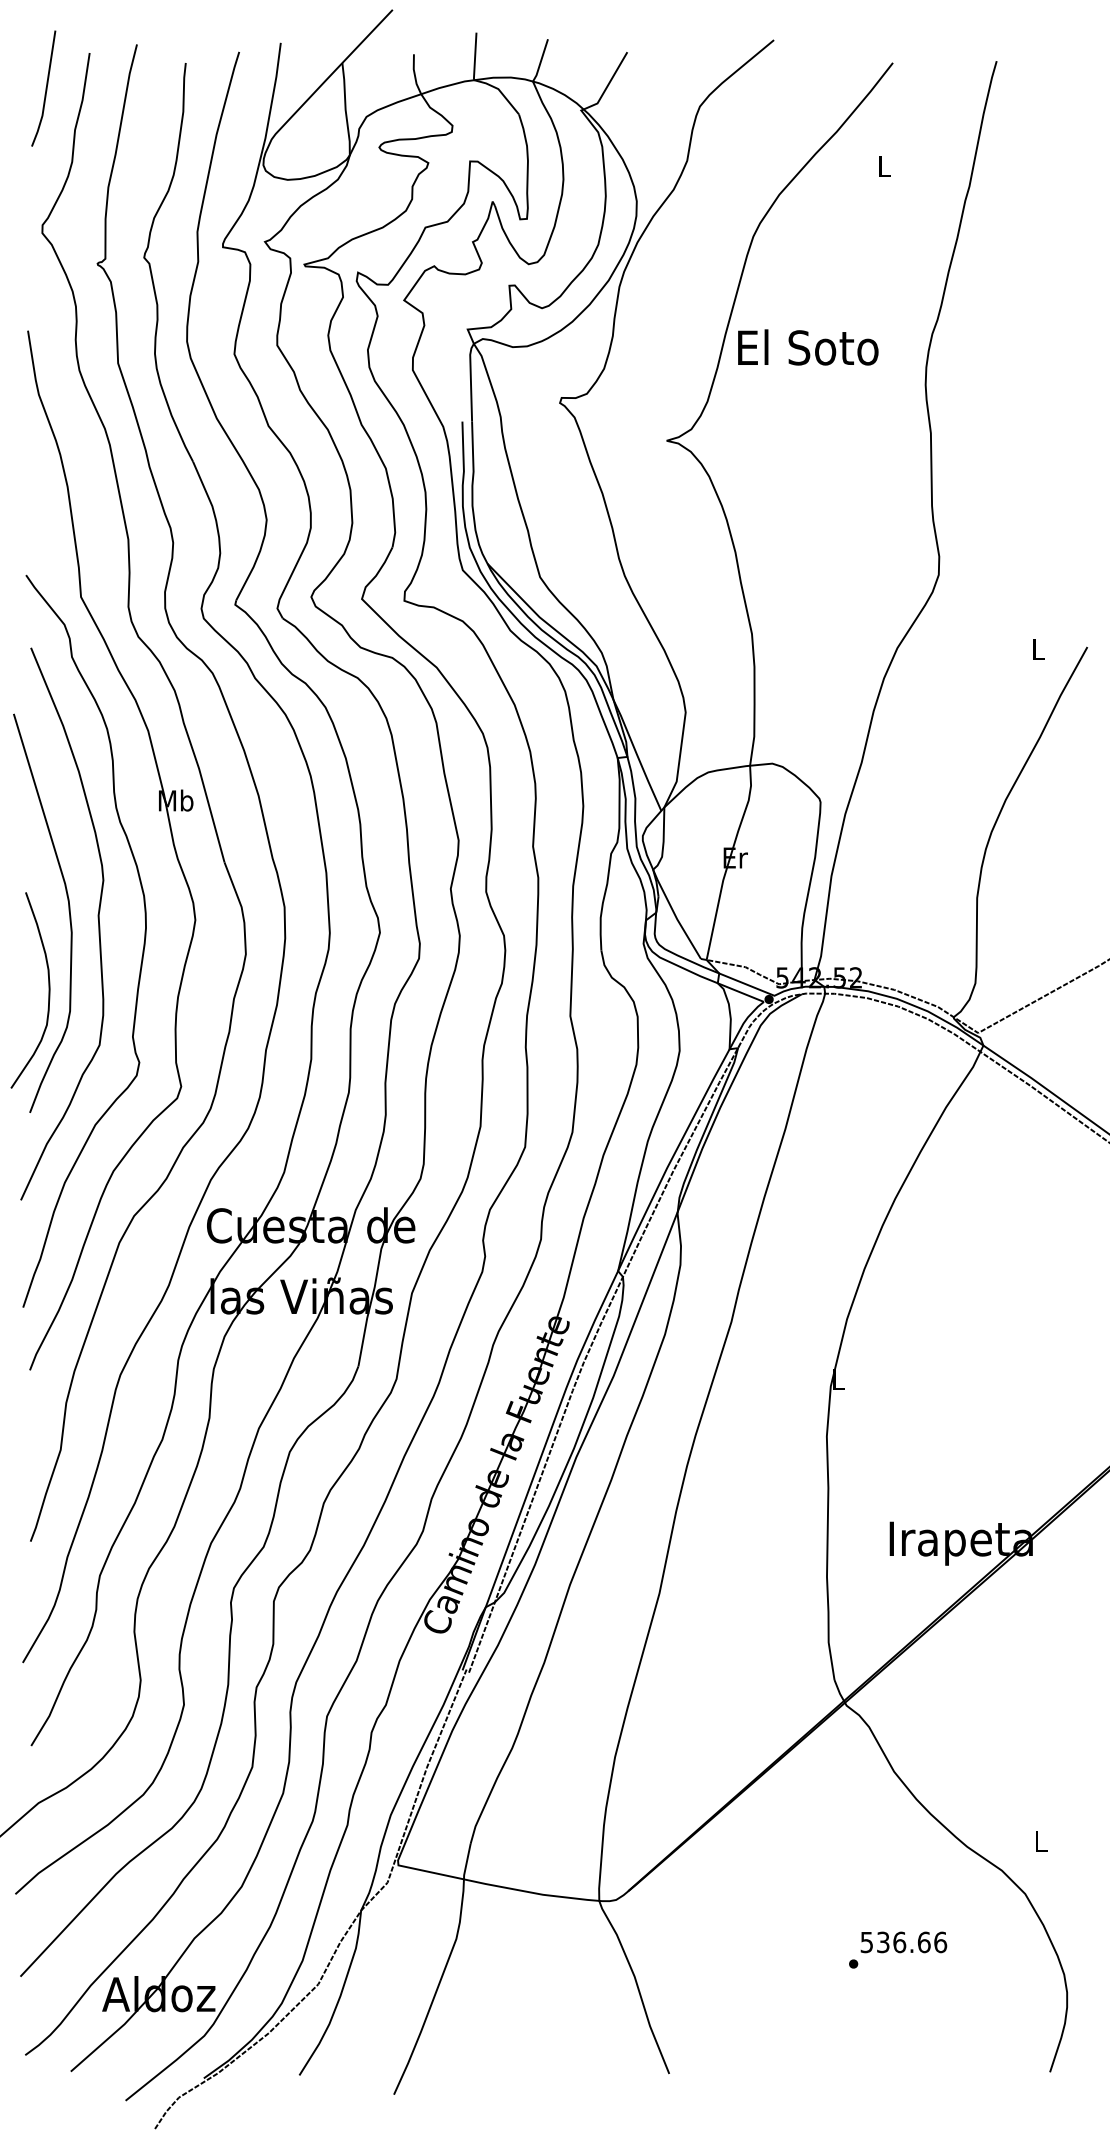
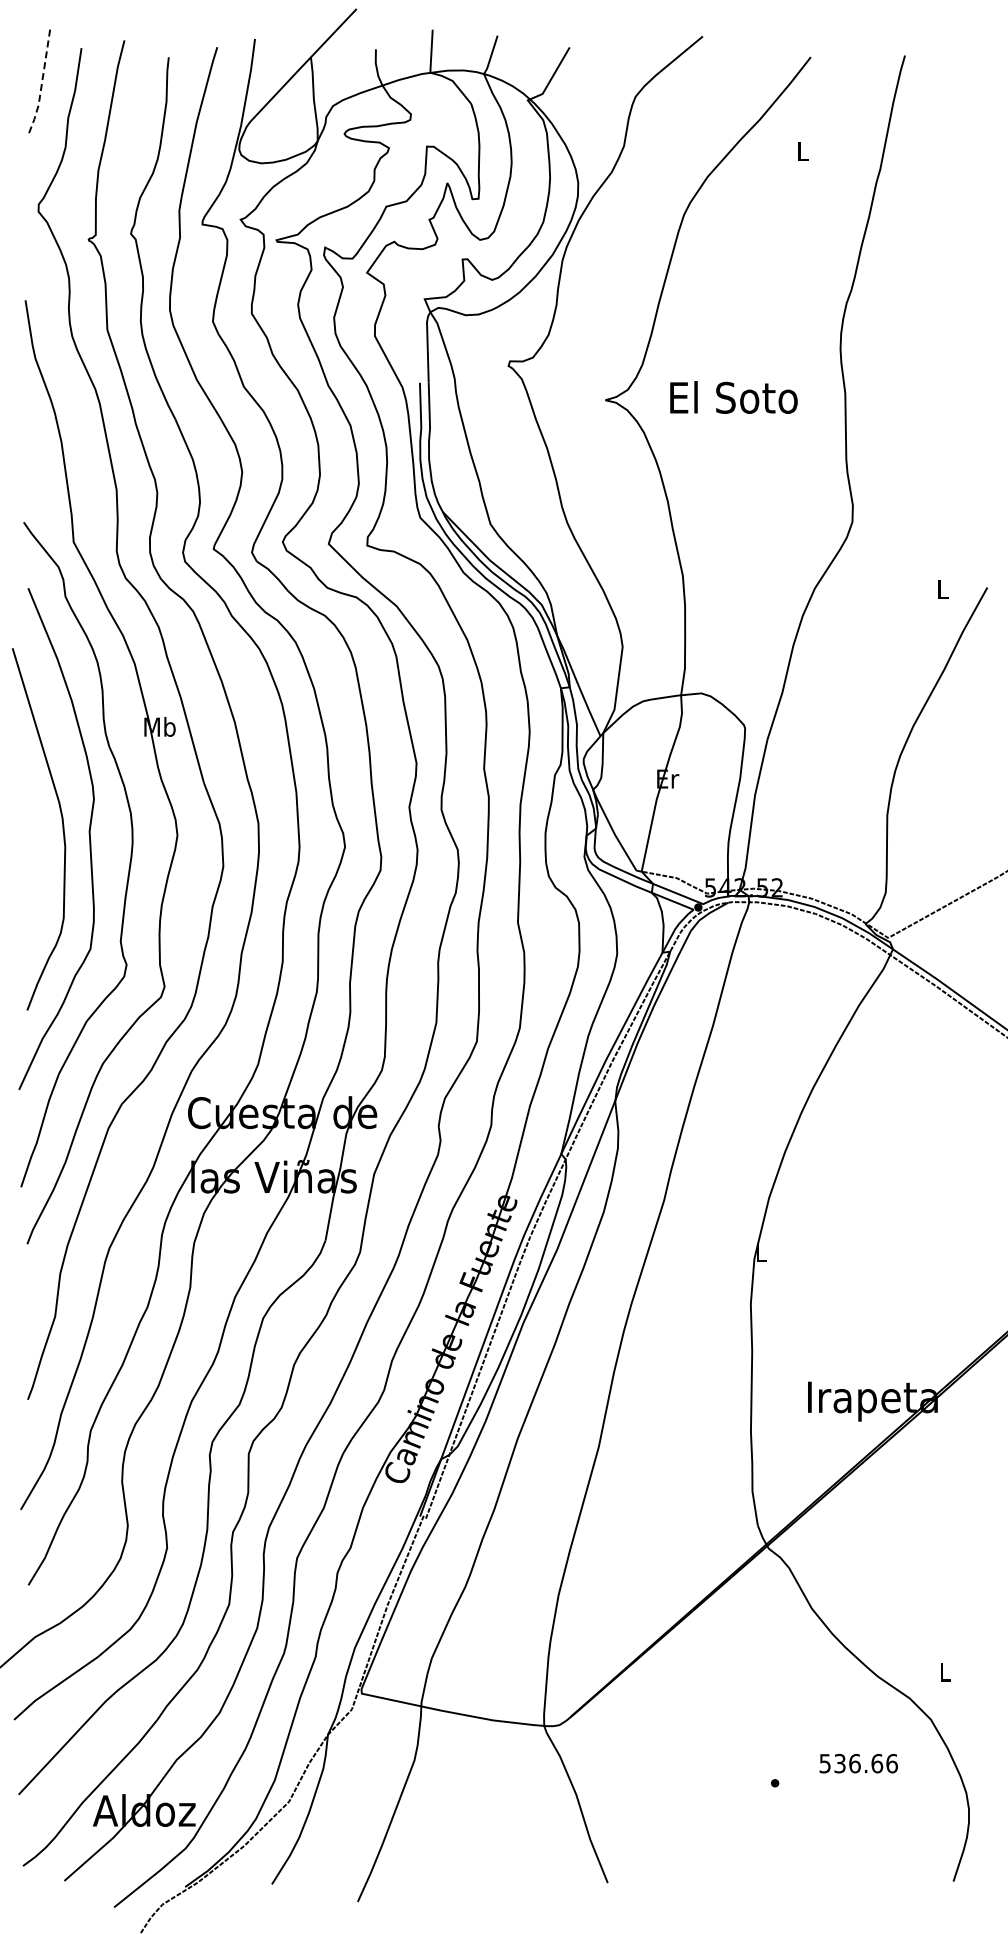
line: (46, 90) -> (42, 82), solid -> dashed
text: (807, 347) -> (733, 397), moved
curve: (48, 990) -> (44, 899), removed
text: (903, 1942) -> (858, 1763), moved

